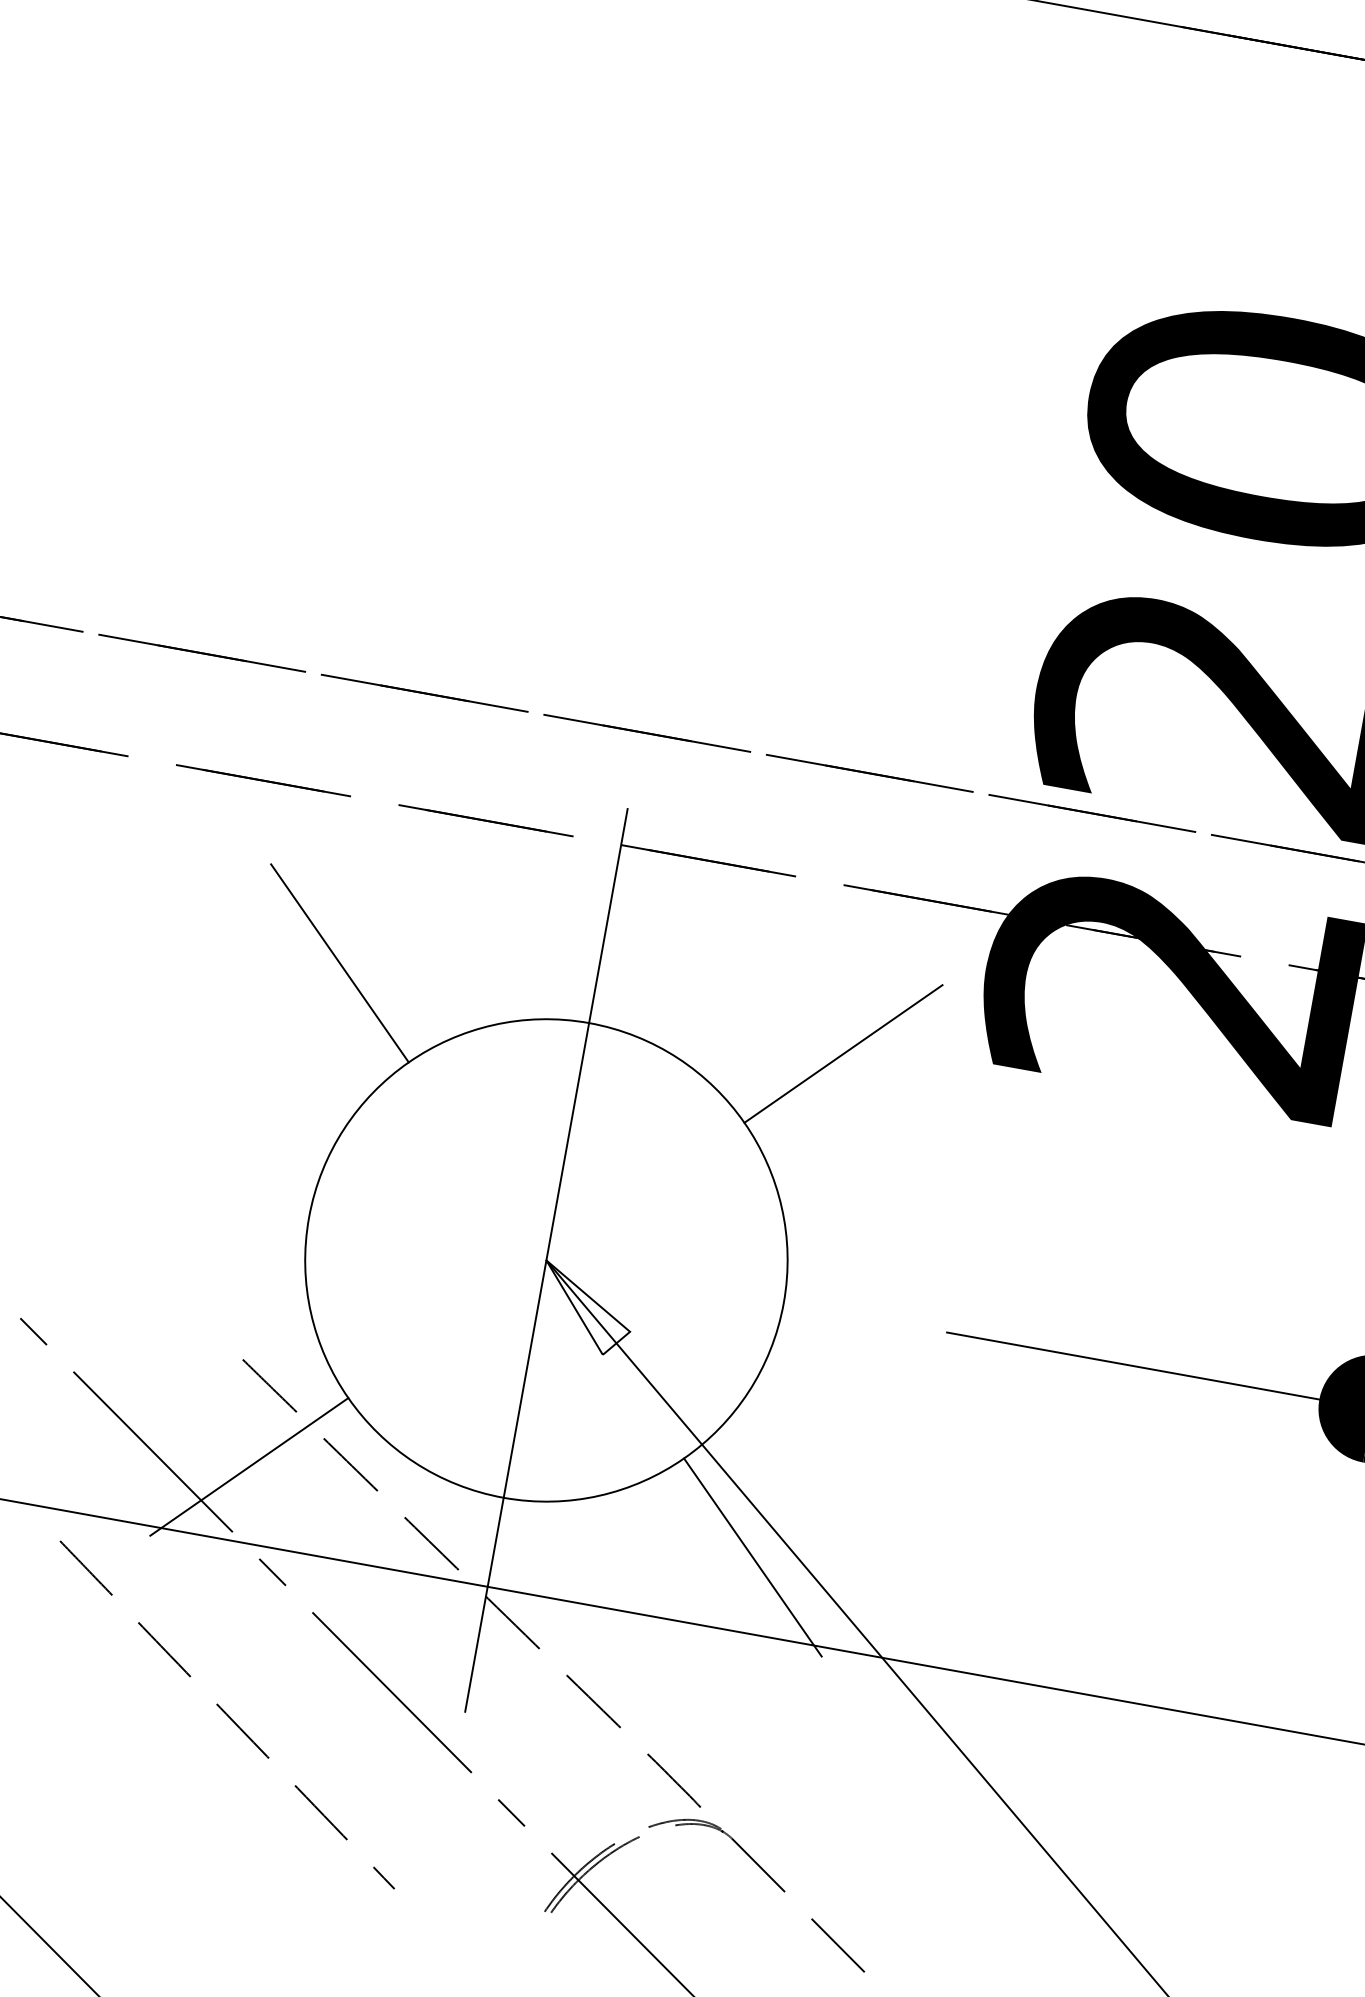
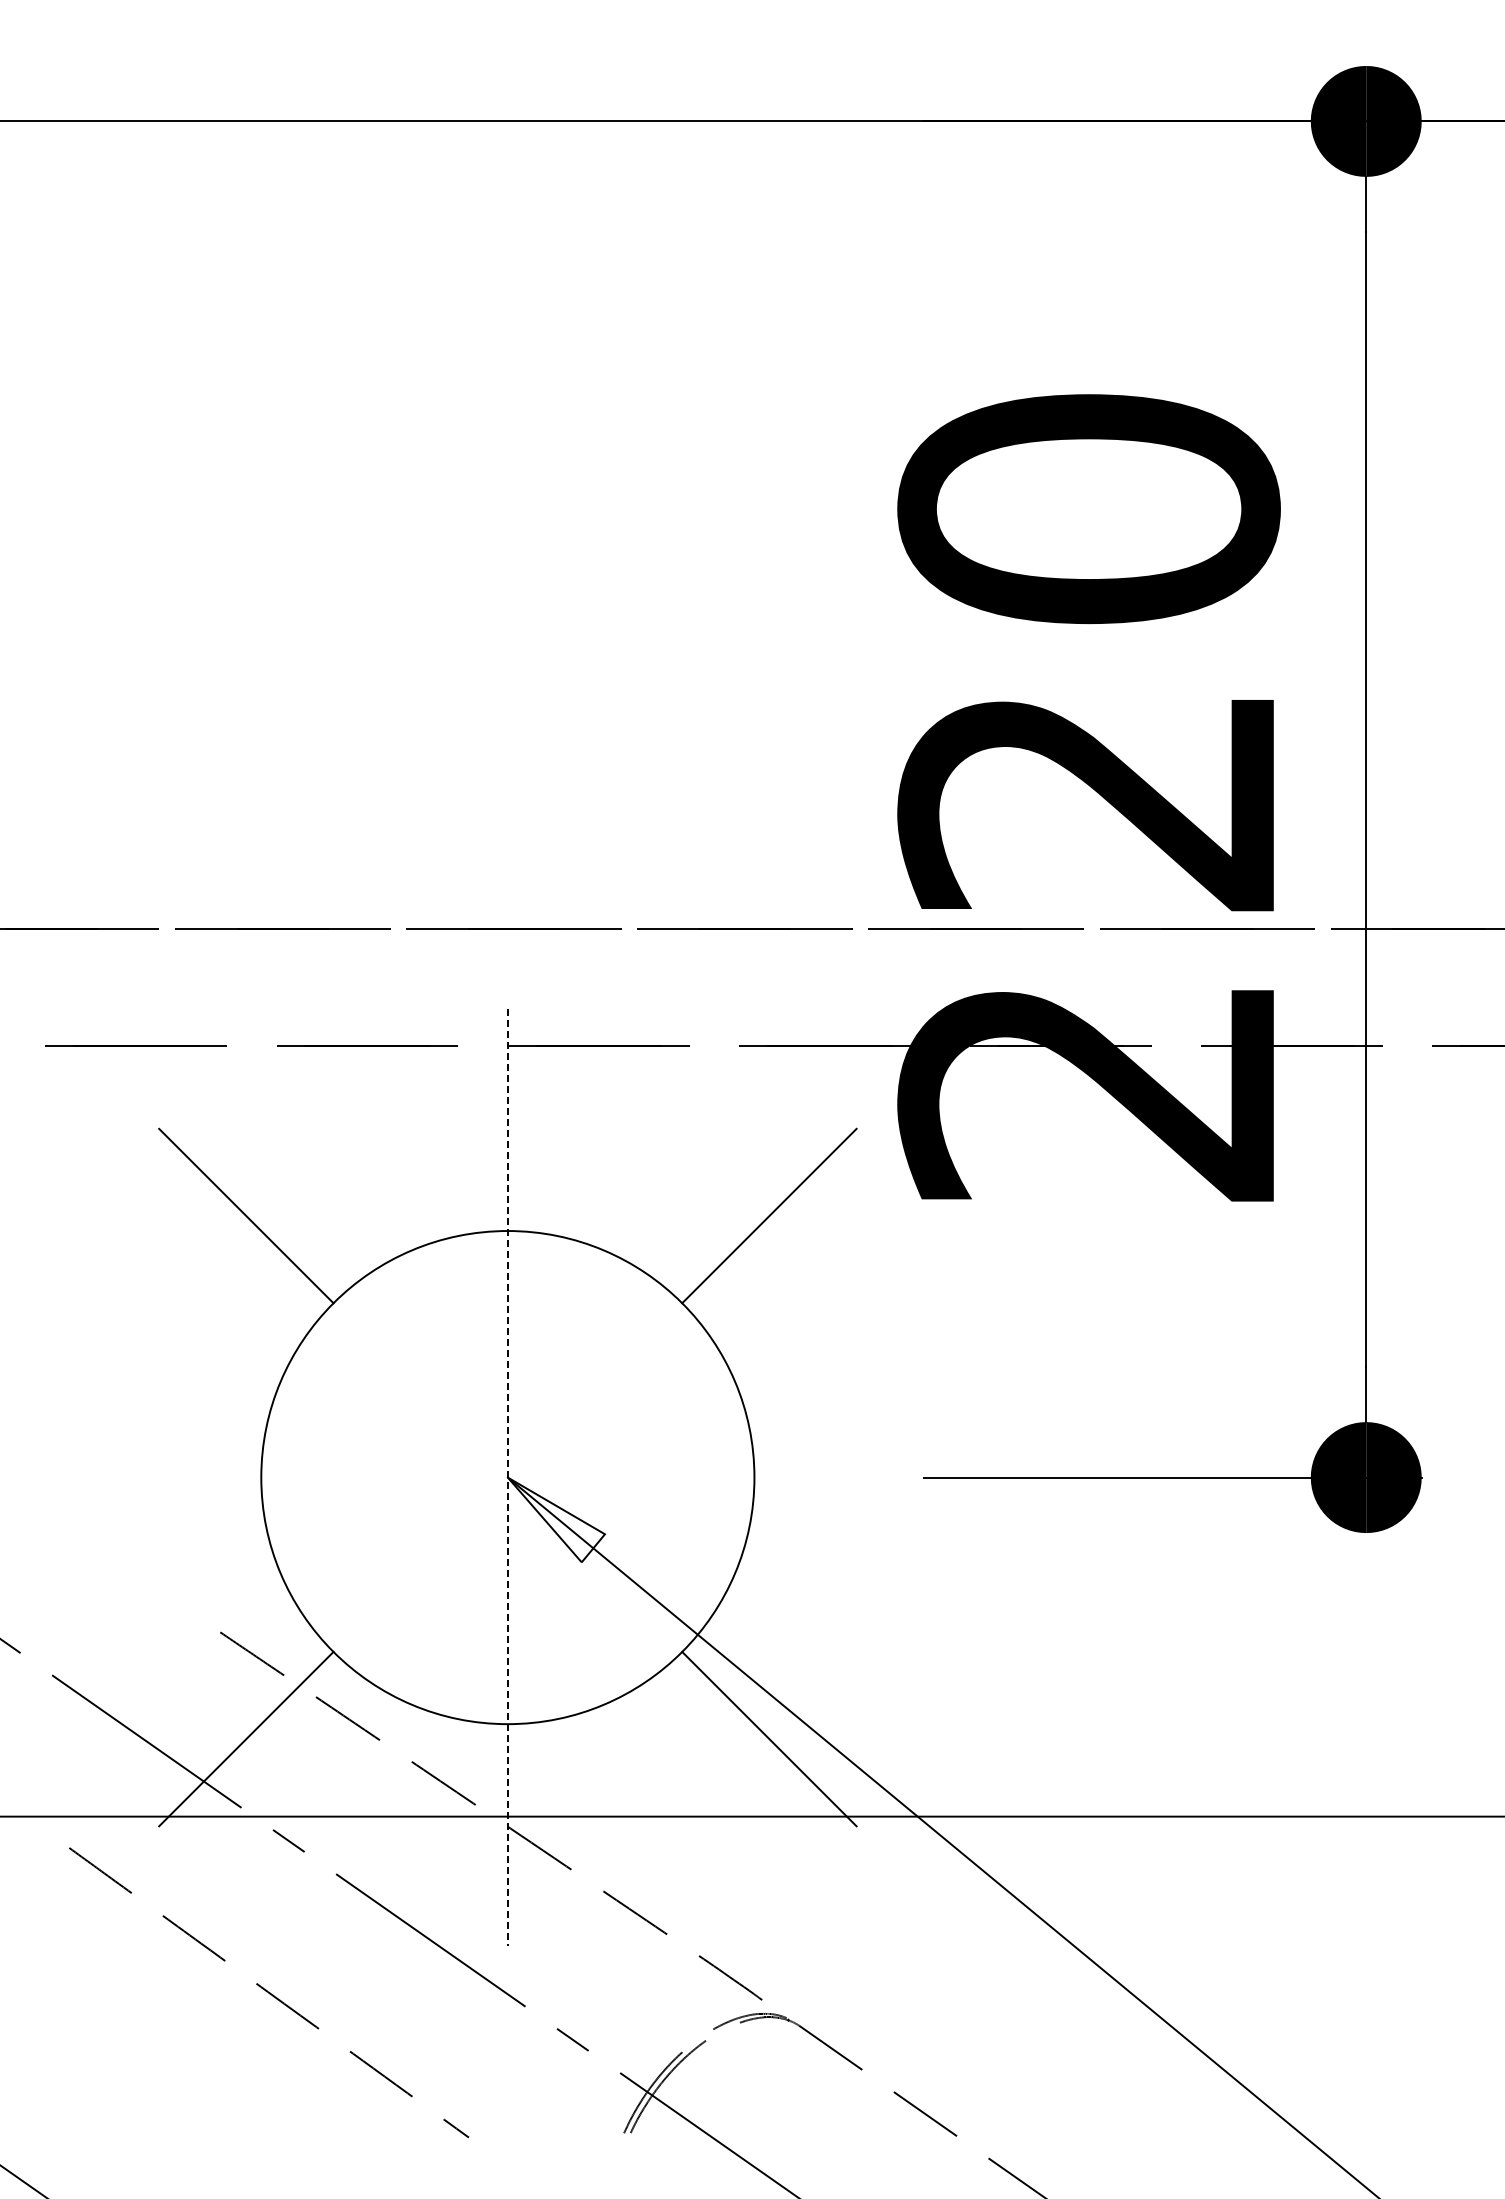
line: (546, 1260) -> (507, 1477), solid -> dashed

